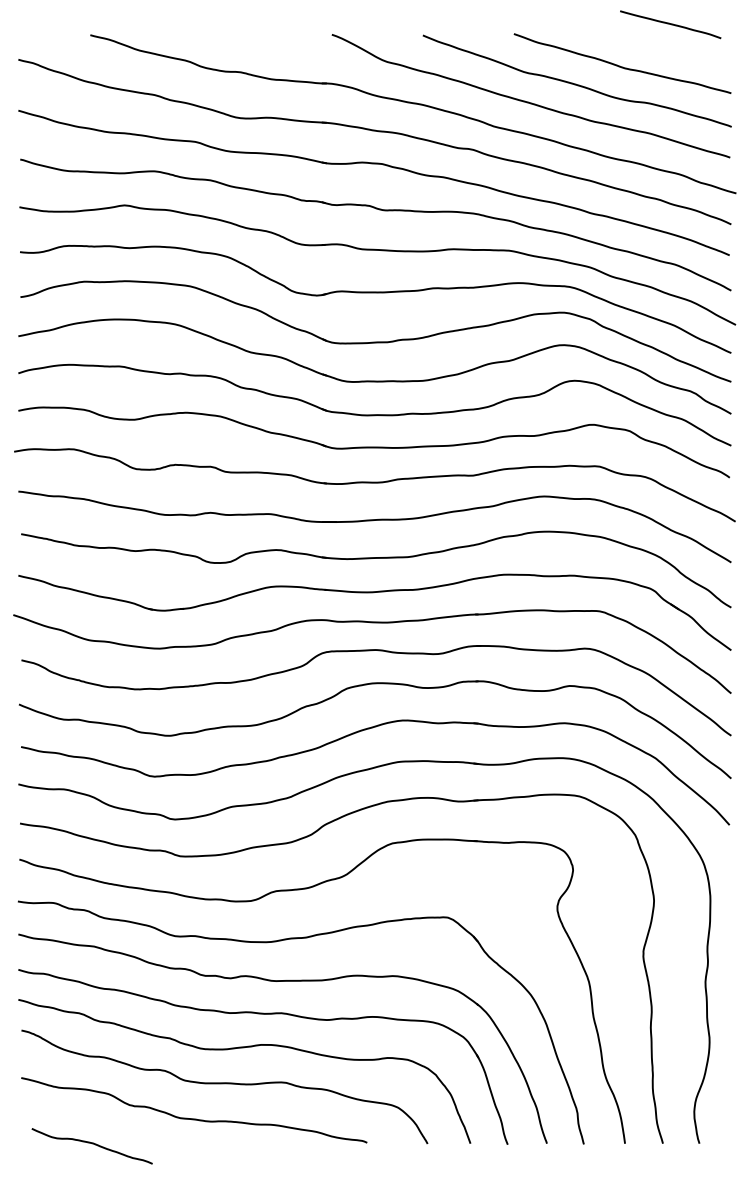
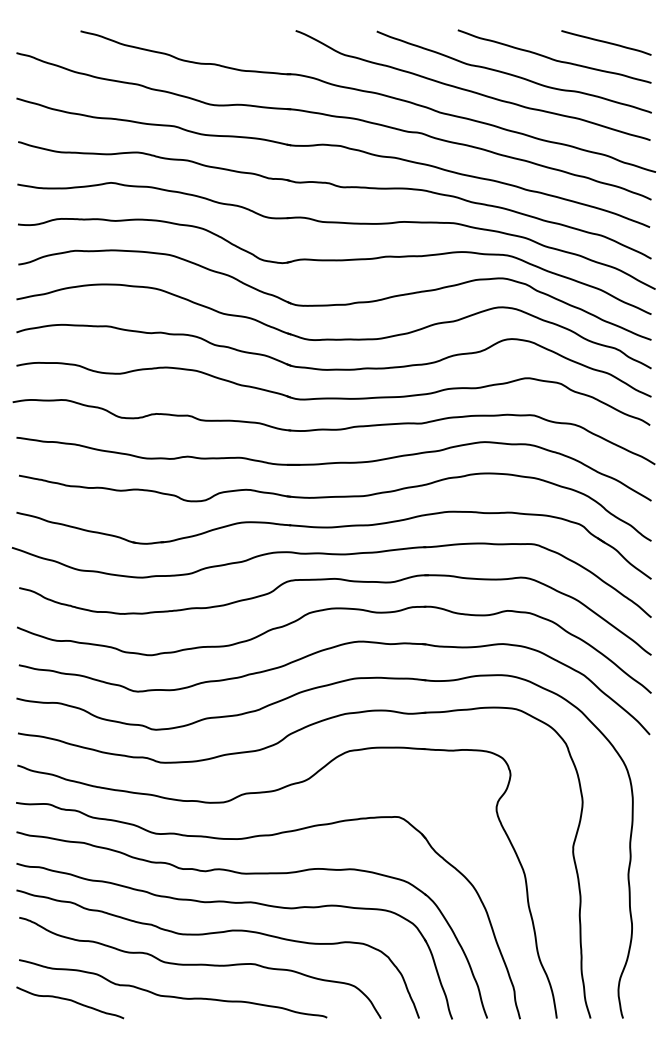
line: (670, 24) -> (606, 42), moved
curve: (92, 1144) -> (70, 1001), moved

